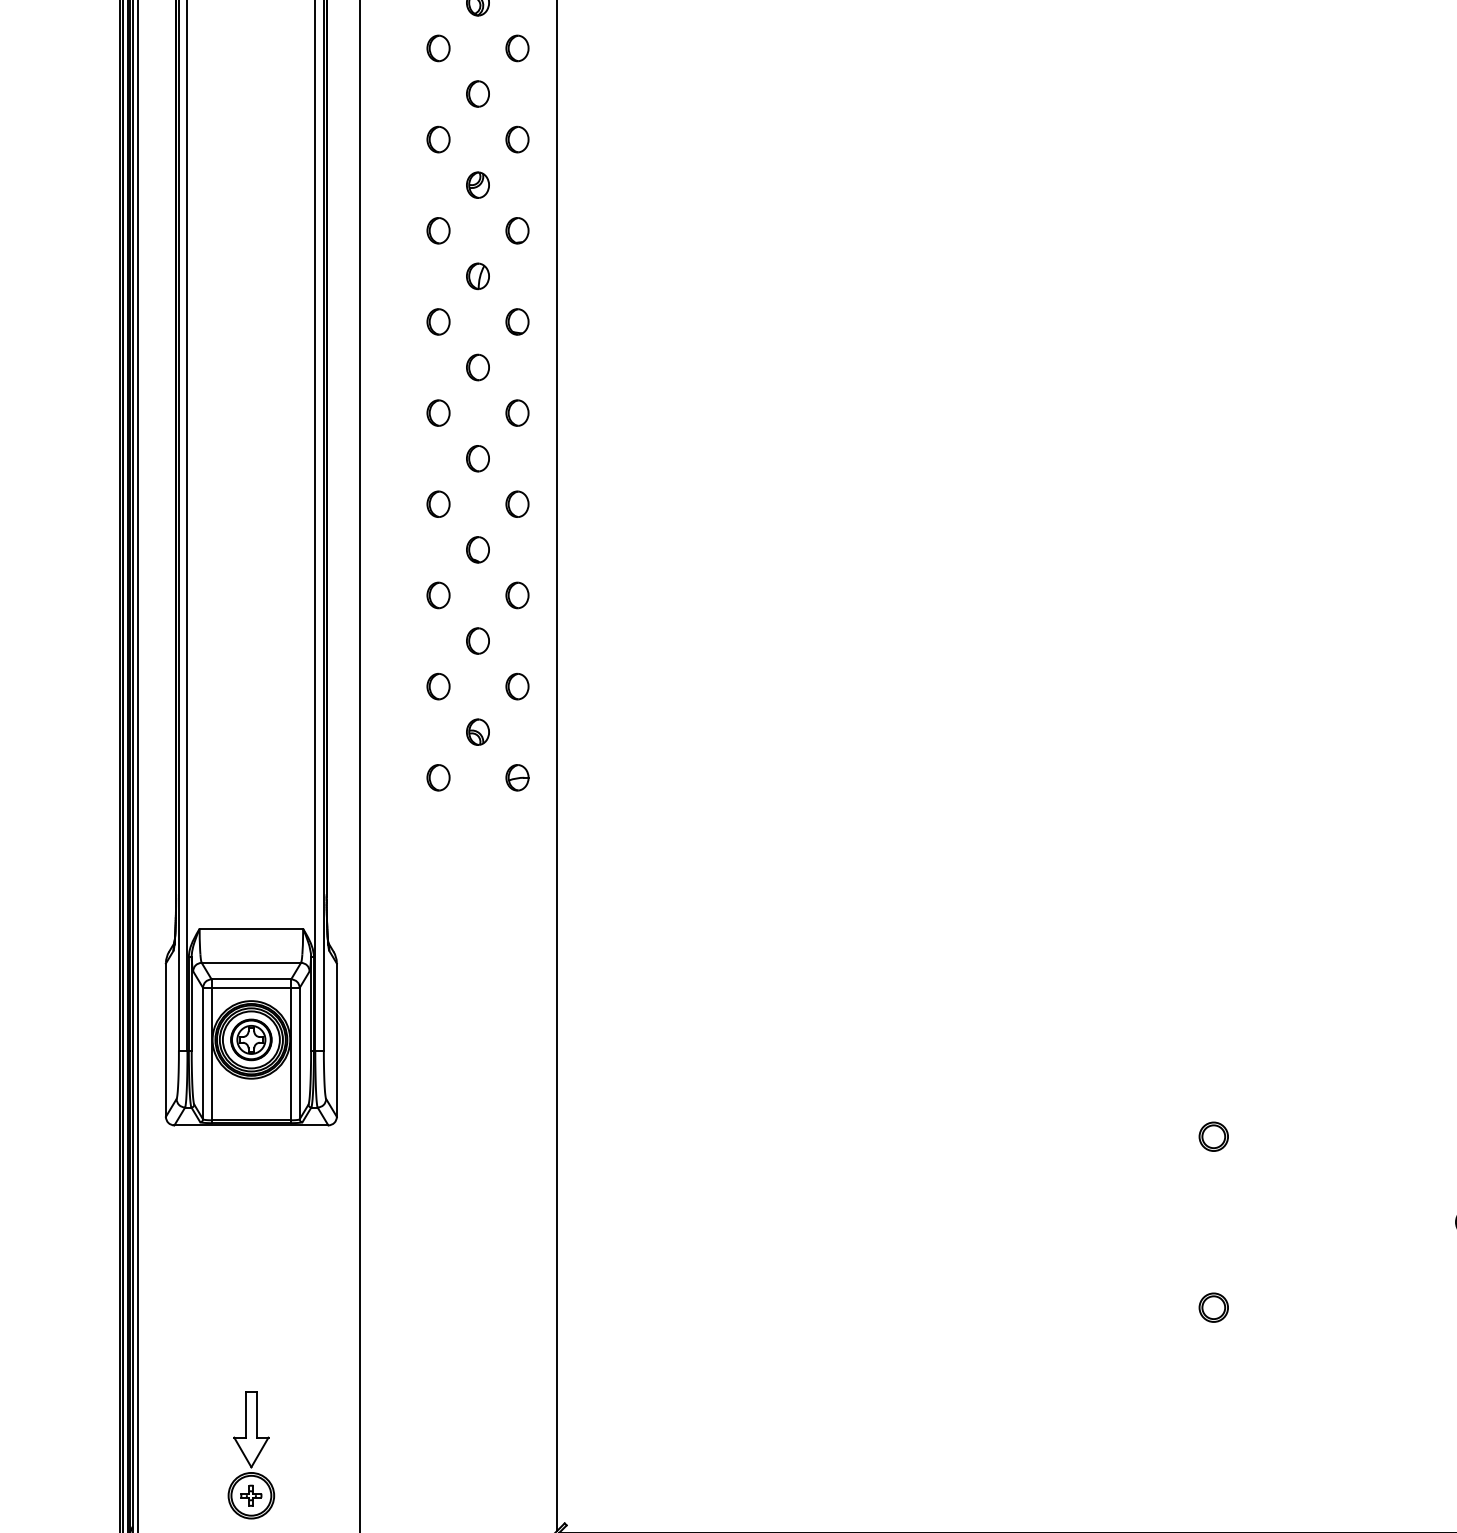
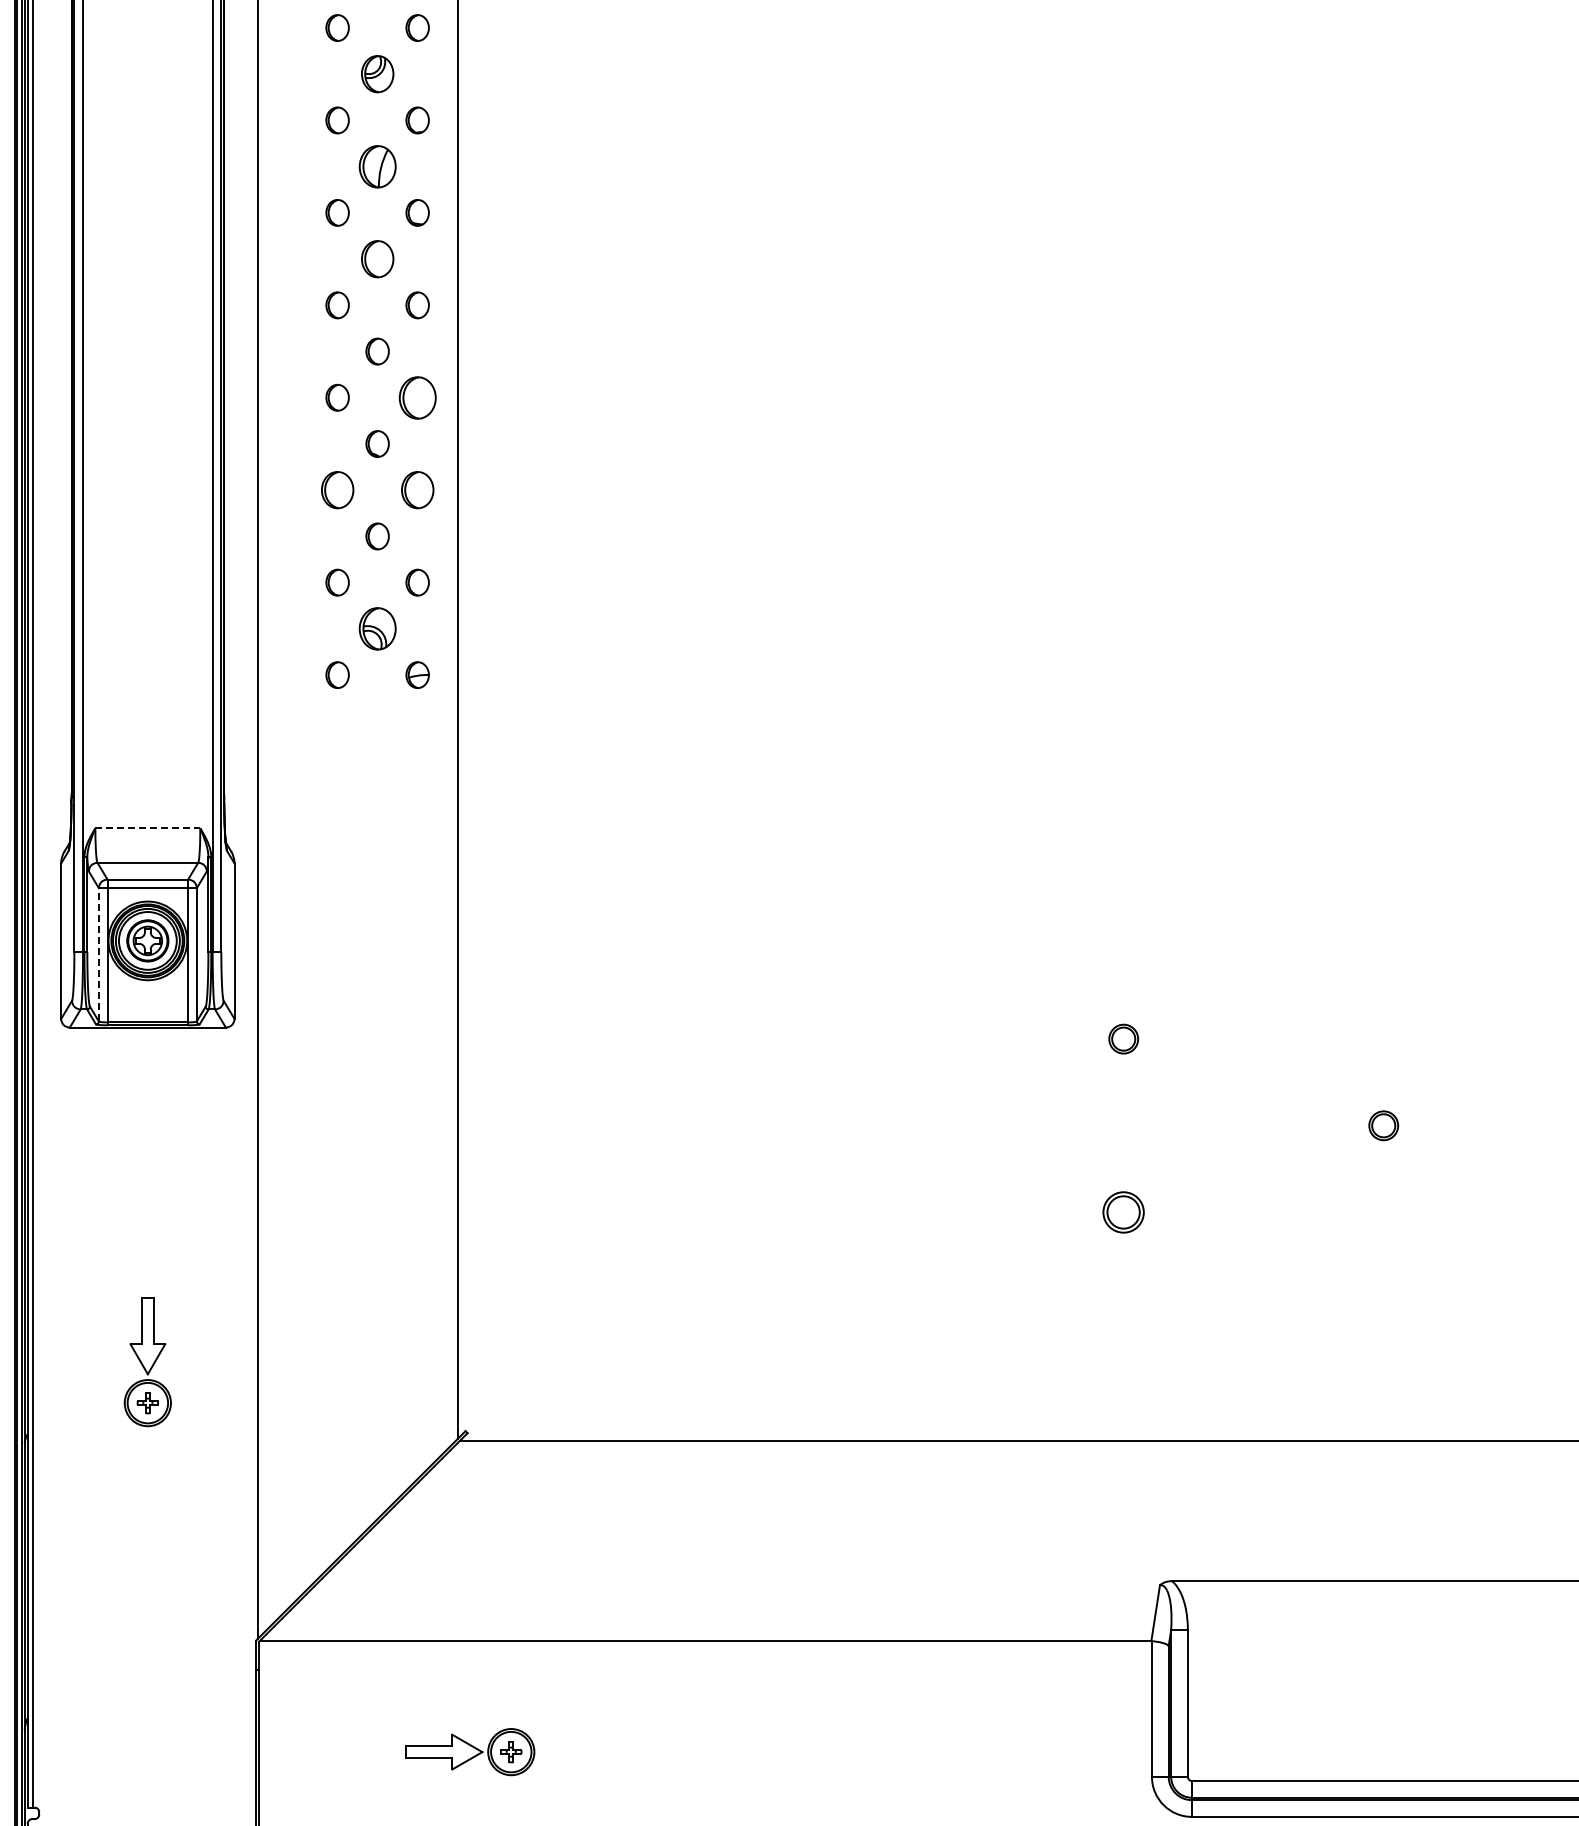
part: (477, 185) -> (377, 74), size x1.4
part: (477, 276) -> (377, 166), size x1.6
part: (477, 366) -> (377, 258), size x1.4
part: (517, 503) -> (417, 397), size x1.6
part: (438, 595) -> (337, 490), size x1.4
part: (517, 595) -> (417, 490), size x1.4
part: (477, 731) -> (377, 628), size x1.6
line: (252, 929) -> (148, 828), solid -> dashed
line: (202, 1053) -> (98, 954), solid -> dashed
part: (1213, 1307) -> (1123, 1212), size x1.4

